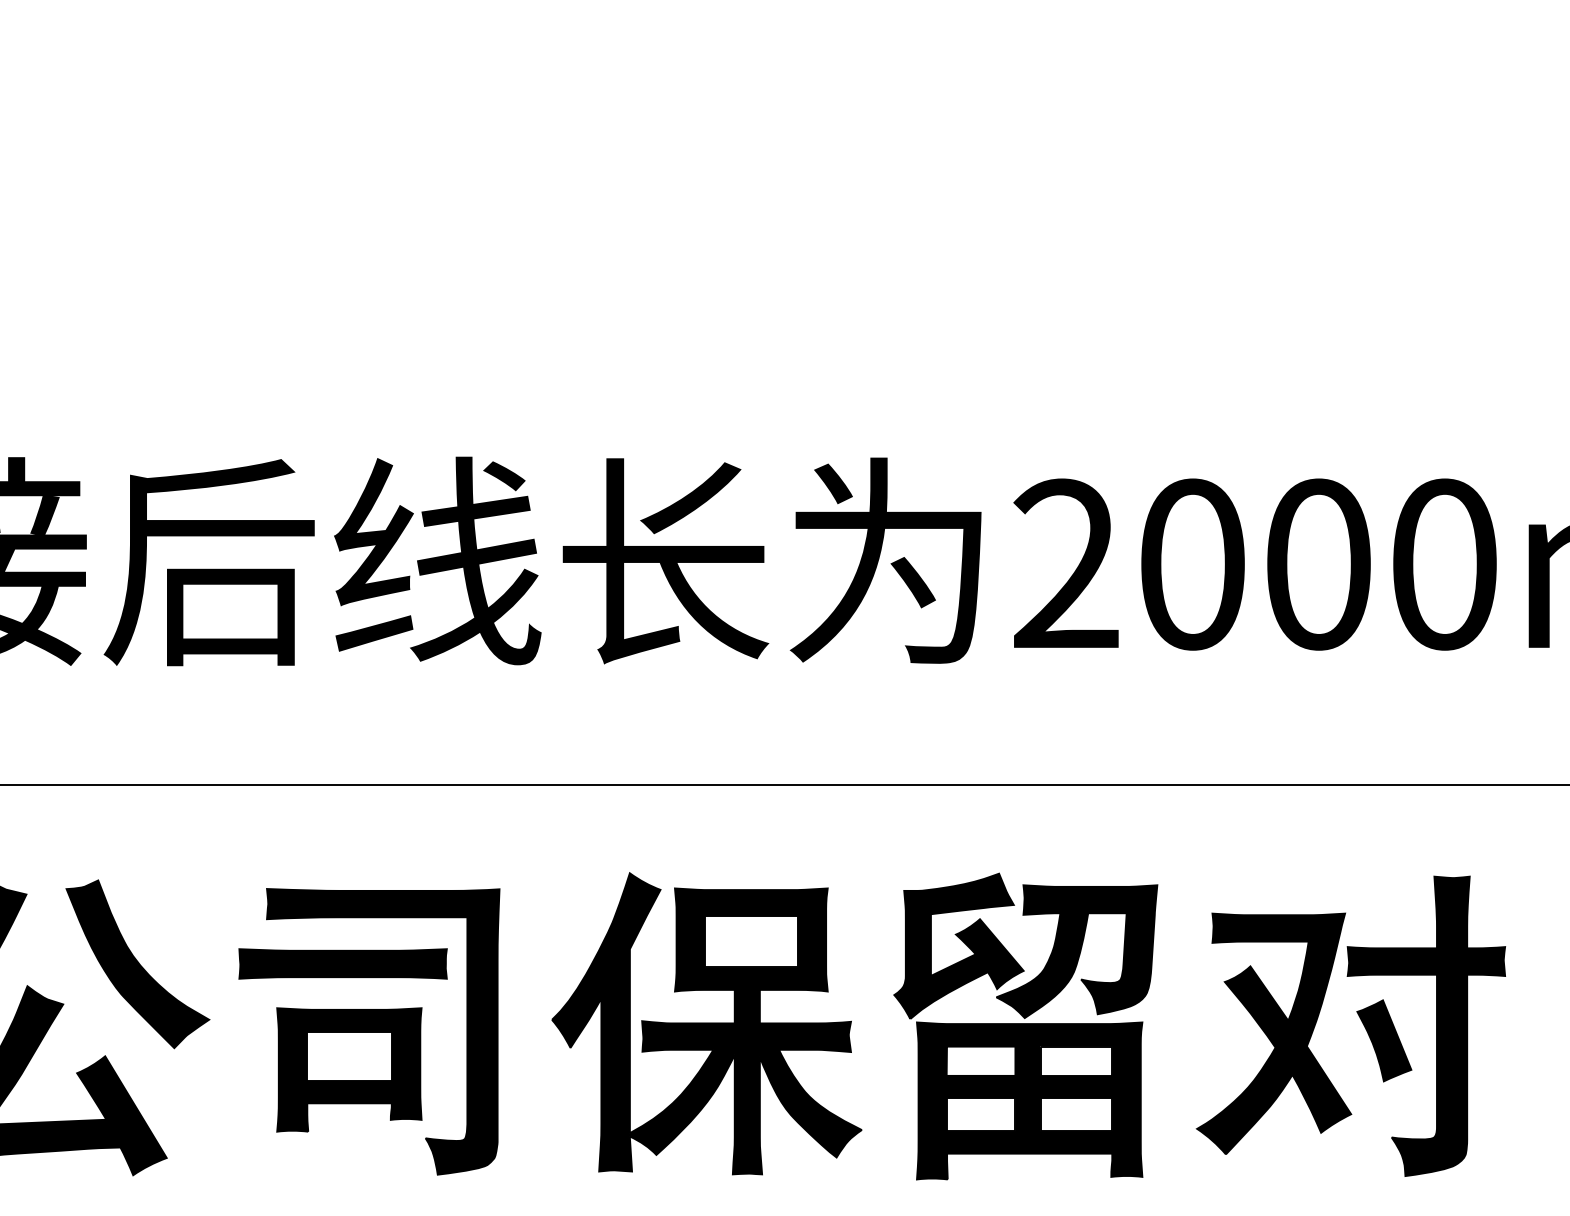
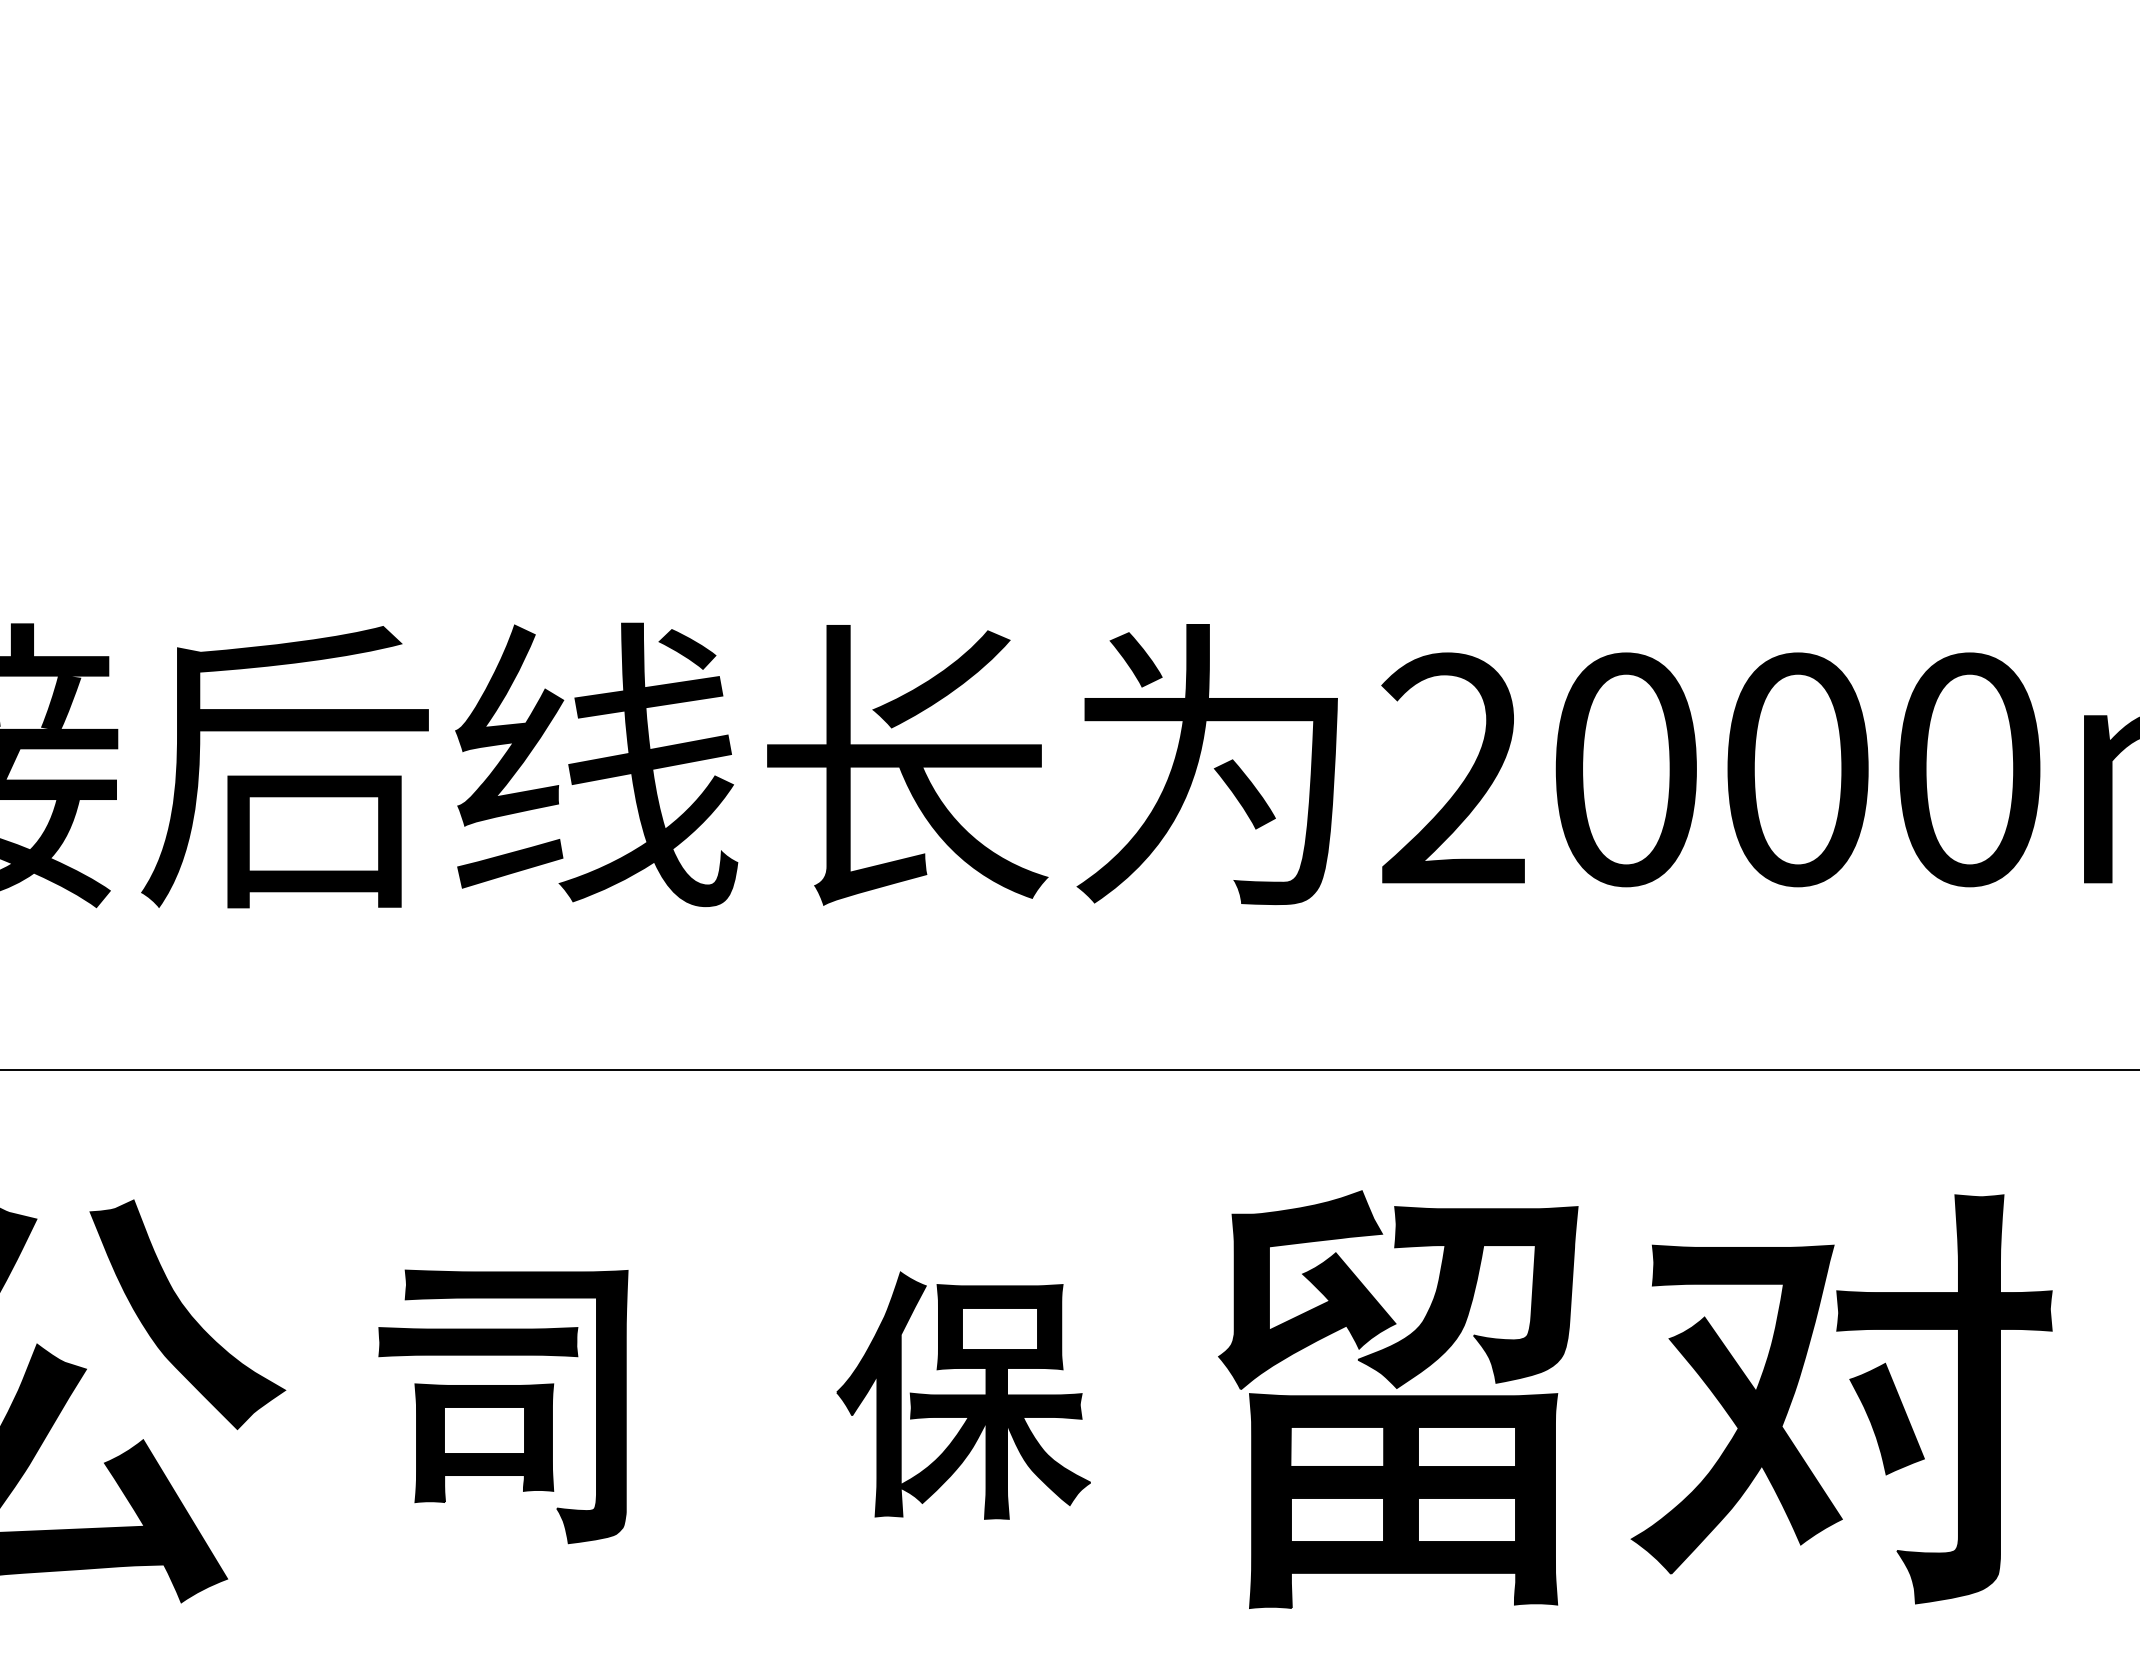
part: (706, 1023) -> (963, 1395), size x0.6
part: (369, 1031) -> (503, 1406), size x0.7

